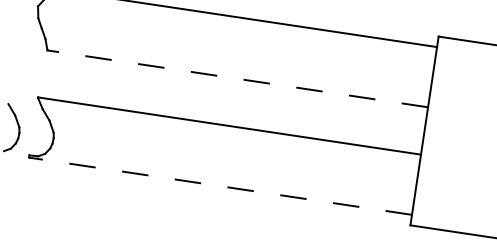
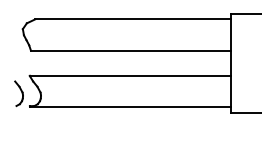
line: (236, 79) -> (130, 51), dashed -> solid
line: (219, 186) -> (129, 107), dashed -> solid

